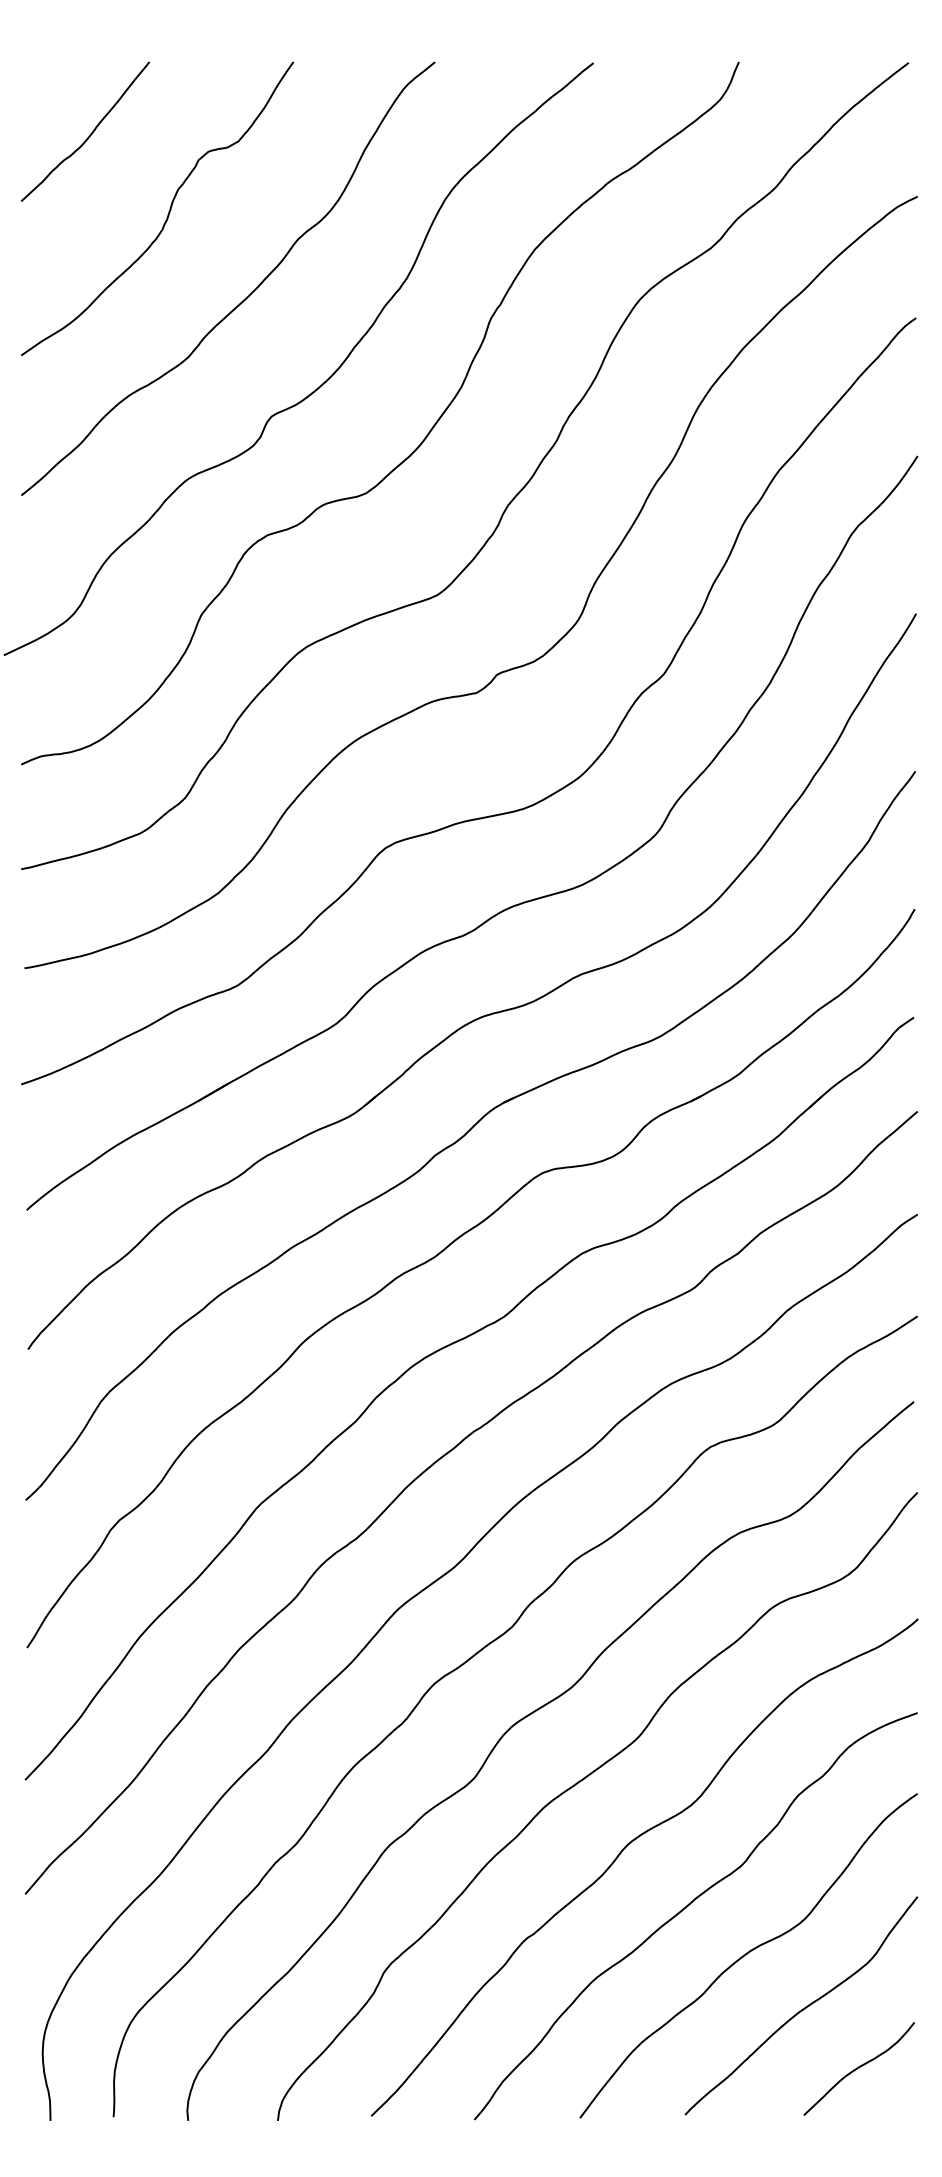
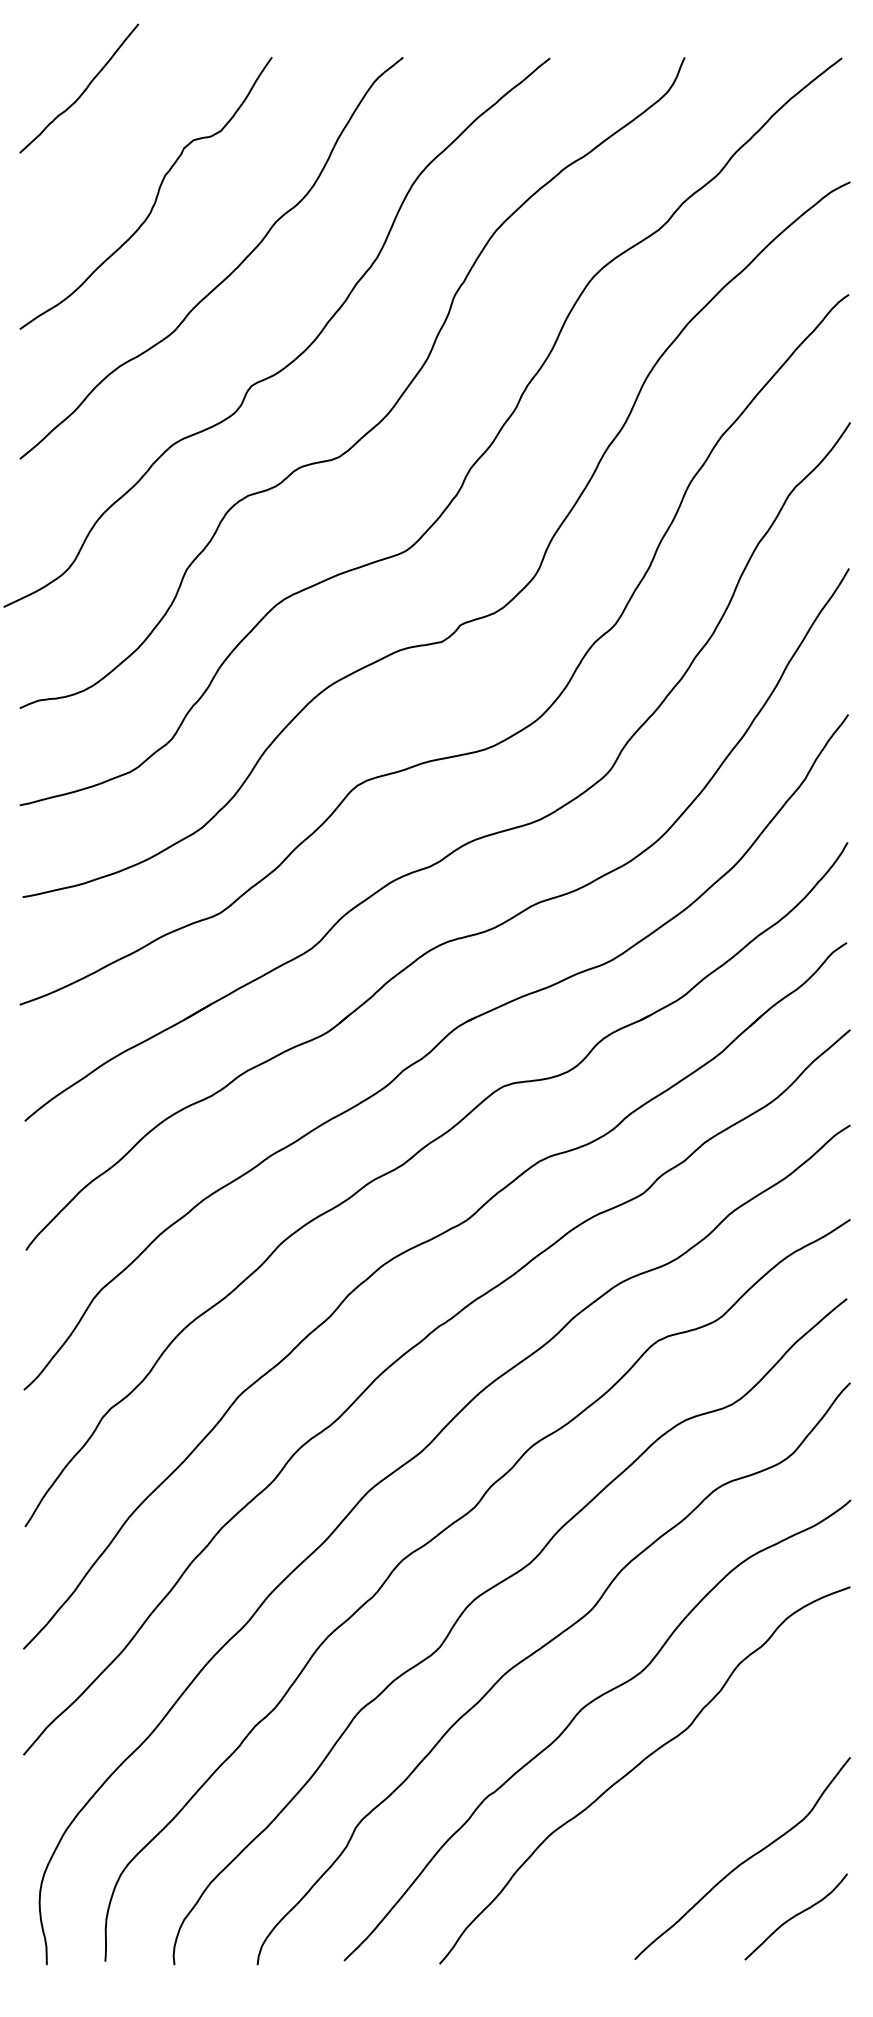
curve: (89, 134) -> (83, 91), moved
curve: (747, 1954) -> (692, 1810), removed

